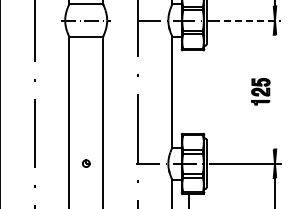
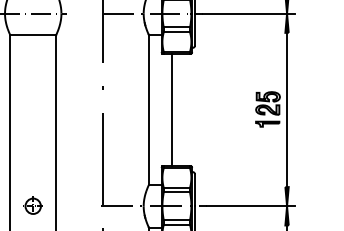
line: (247, 20) -> (250, 13), dashed -> solid
line: (189, 91) -> (172, 109), added
line: (274, 91) -> (286, 109), added
part: (86, 163) -> (33, 205), size x1.67

